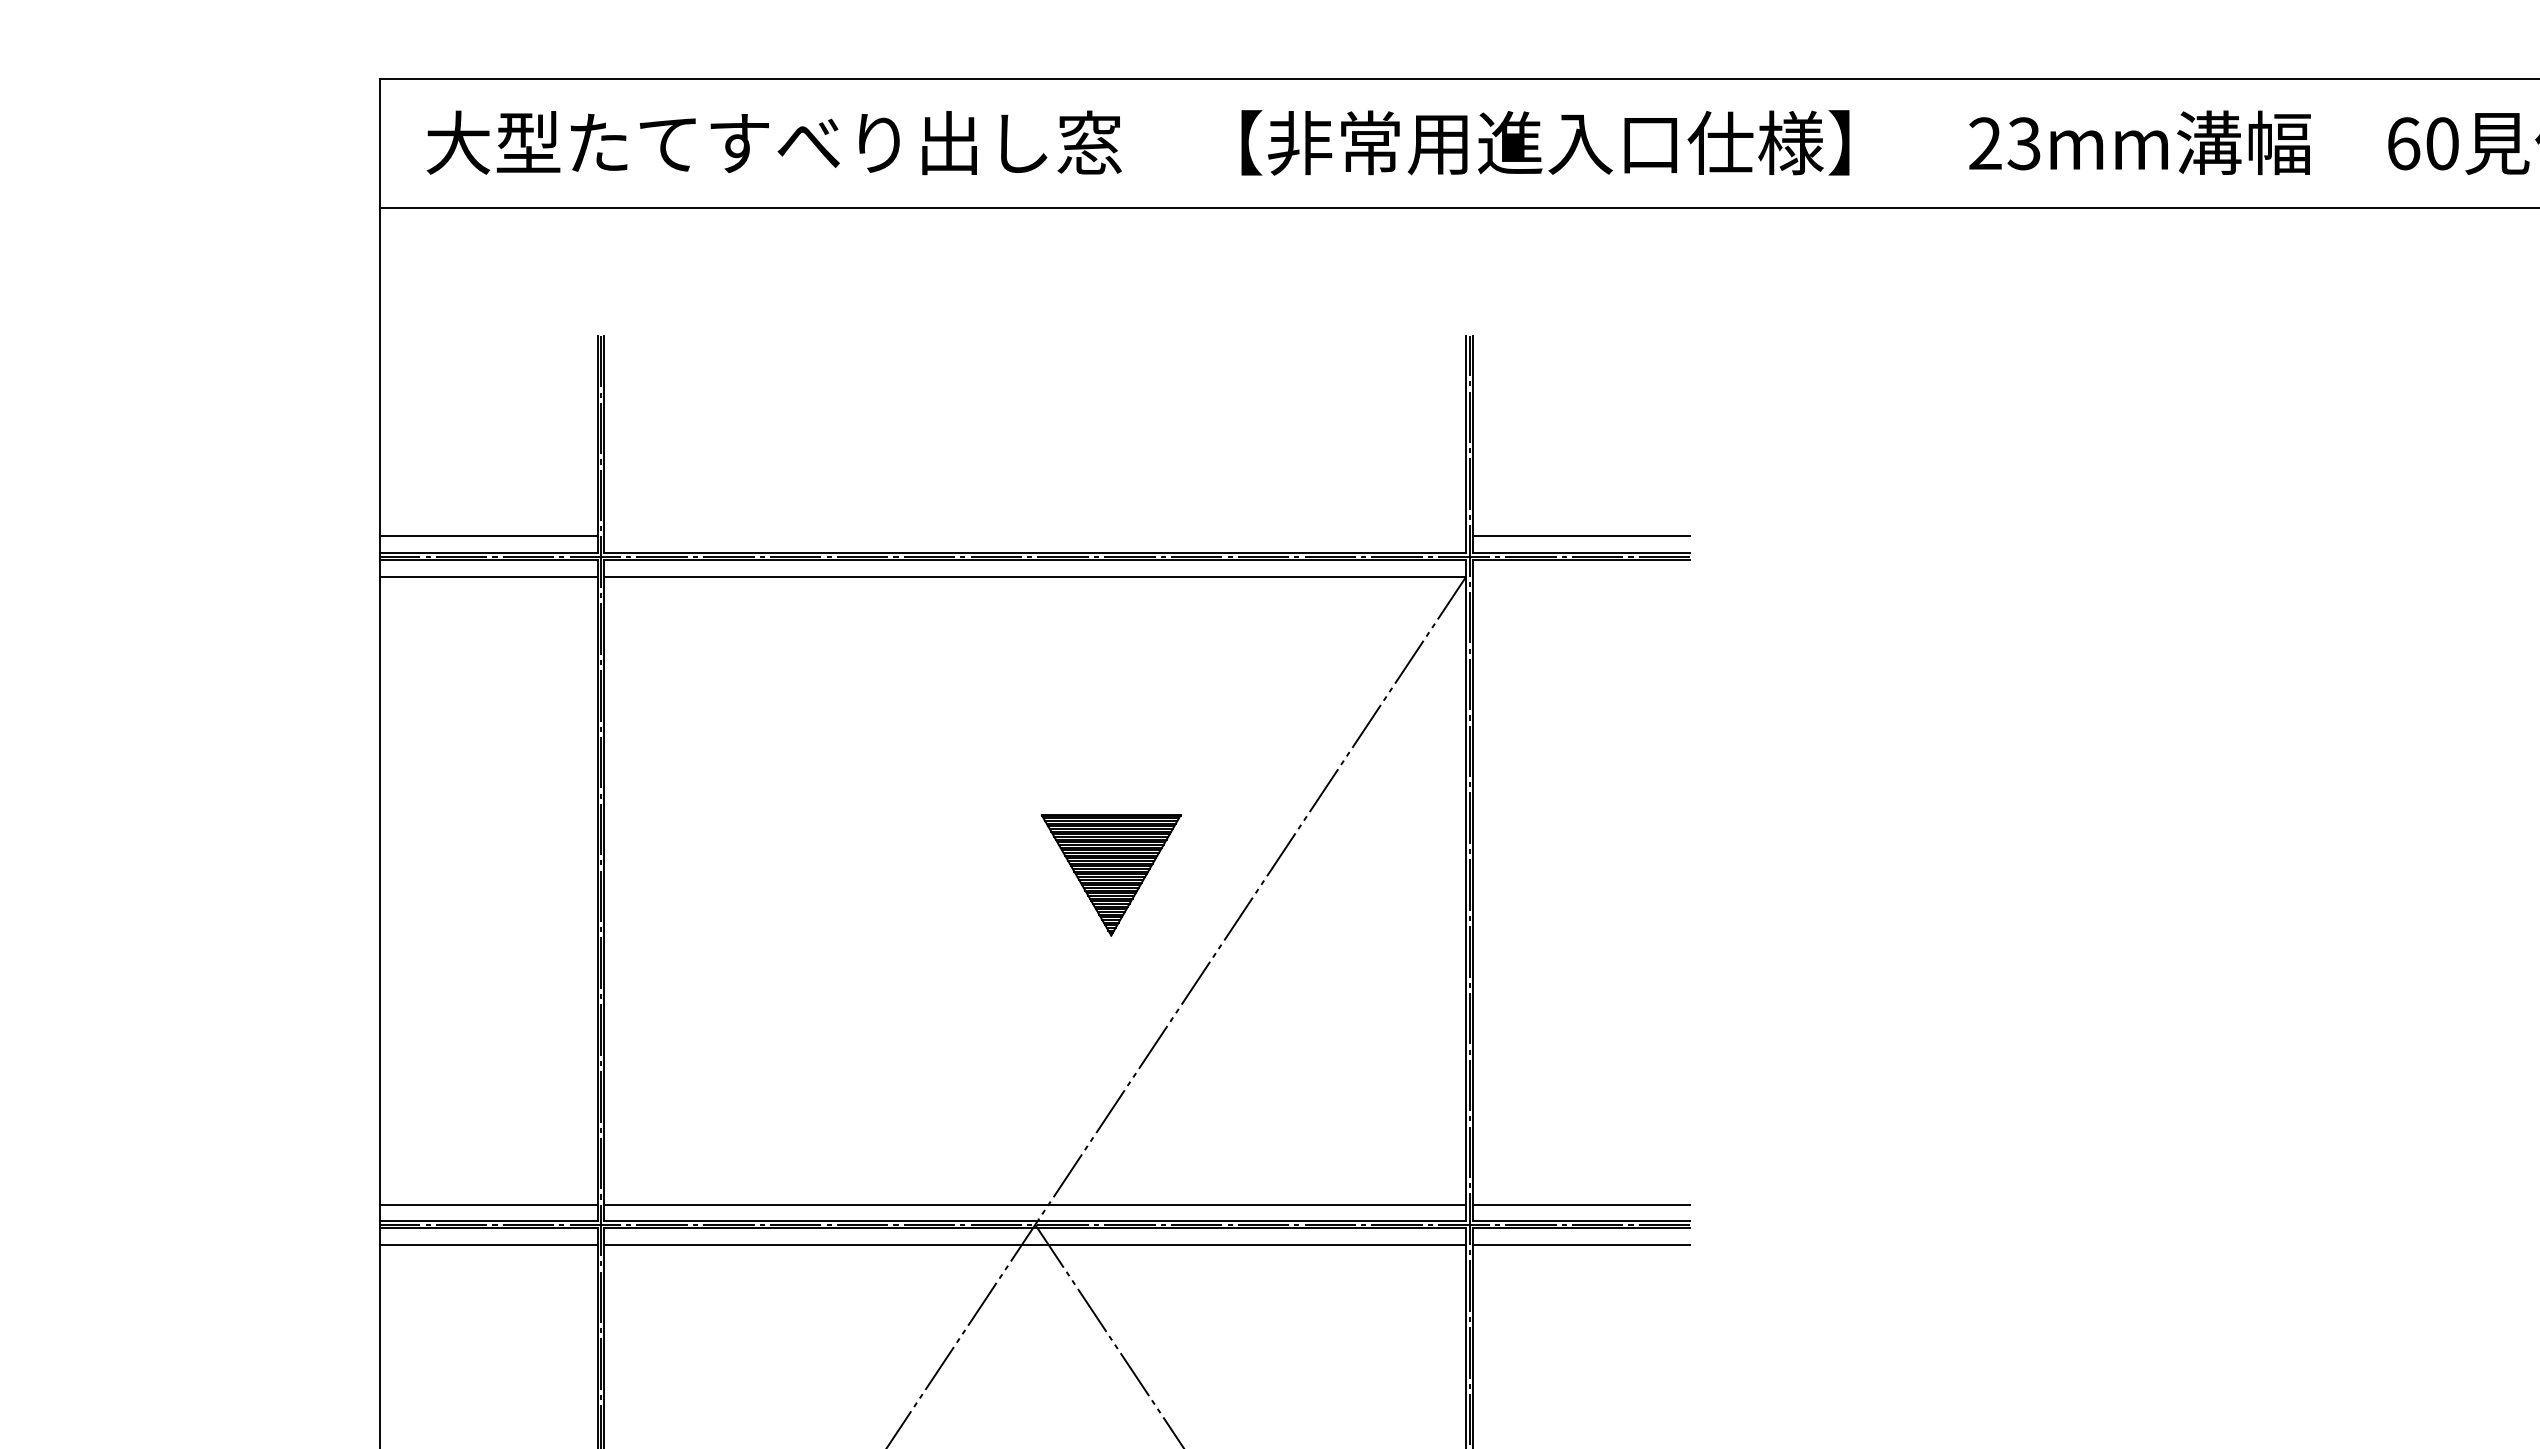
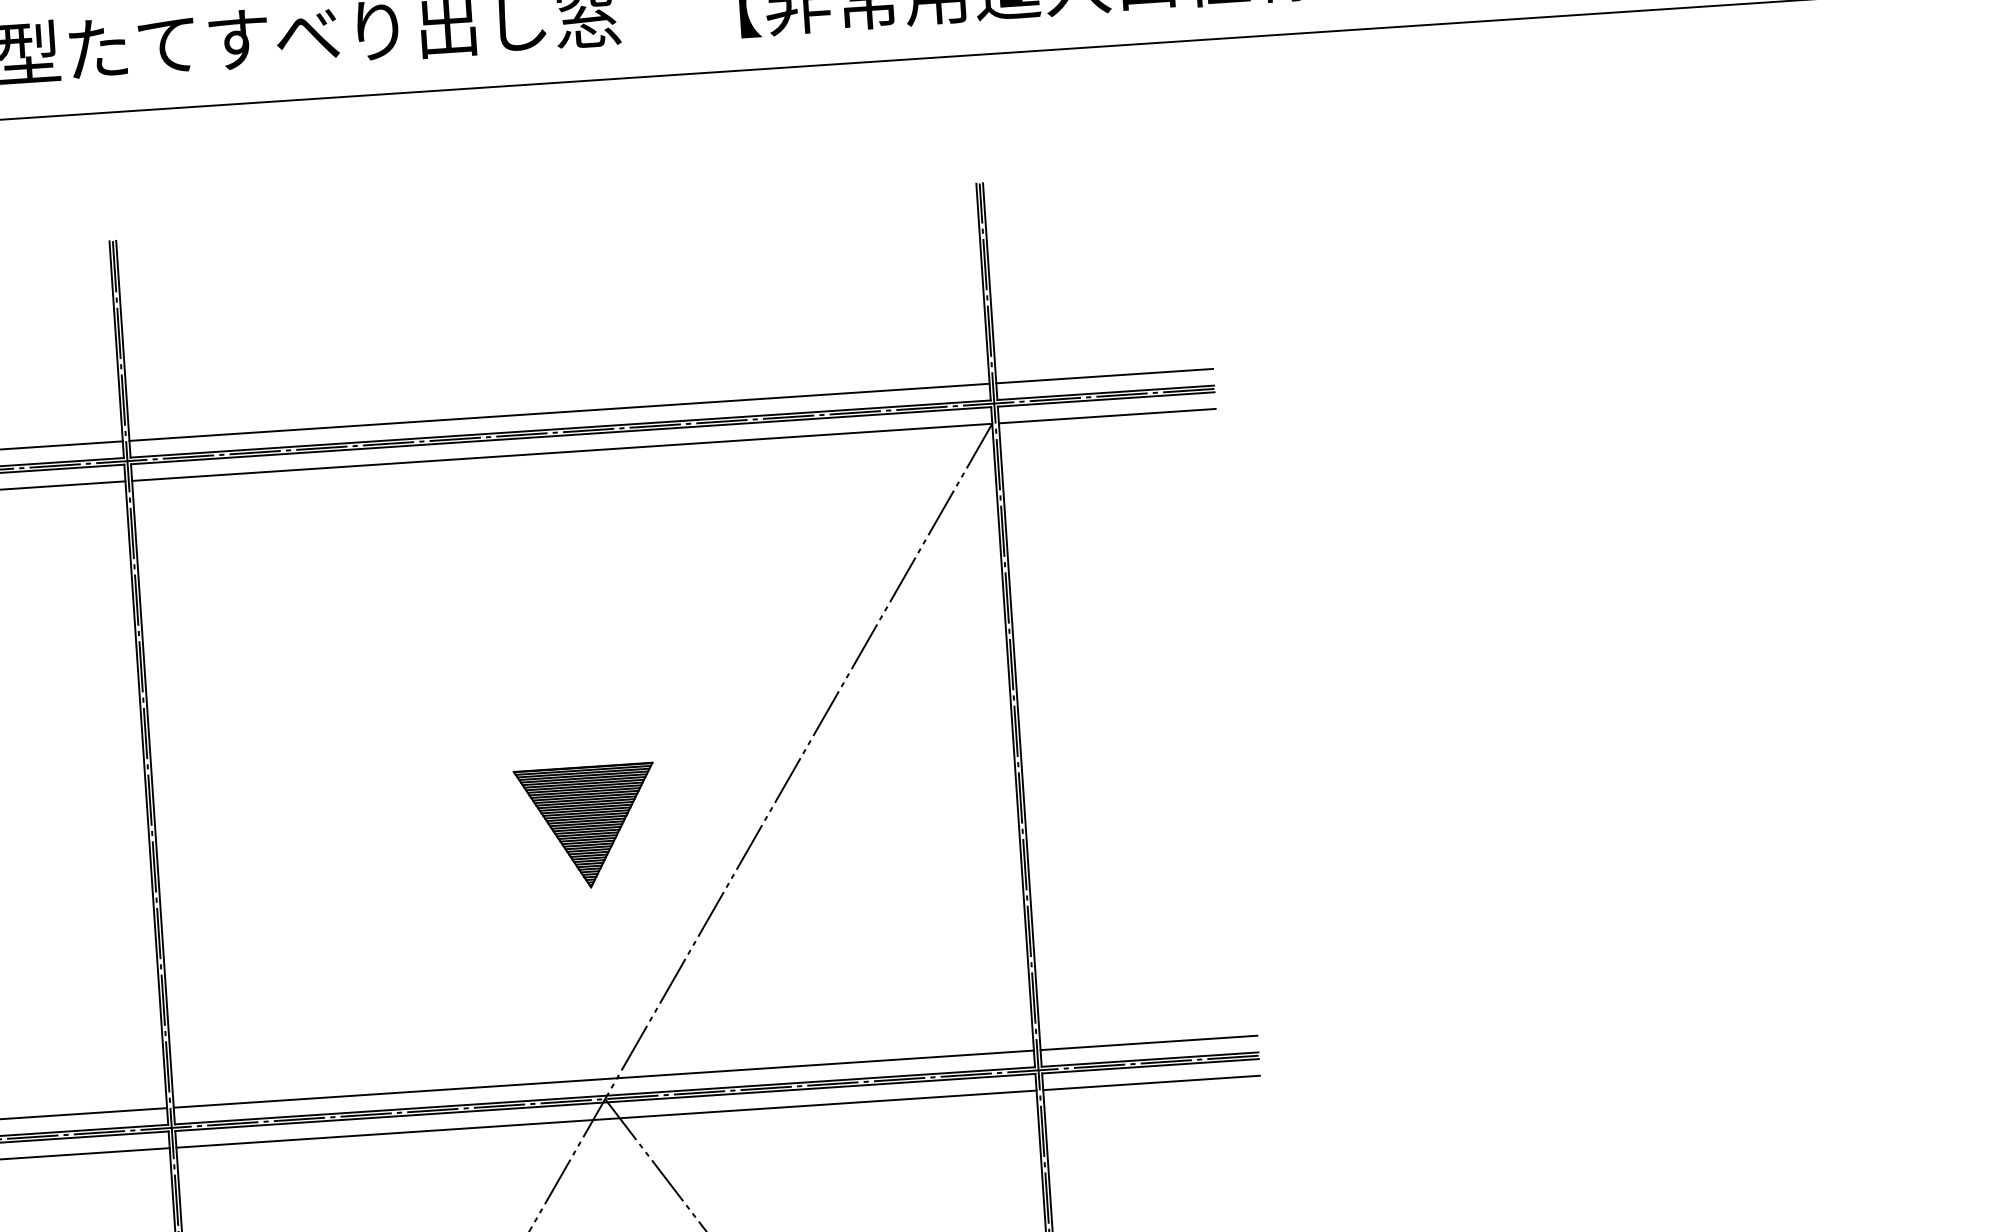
line: (1035, 536) -> (559, 412), added
line: (1581, 576) -> (1107, 416), added
part: (1110, 875) -> (586, 827), moved

